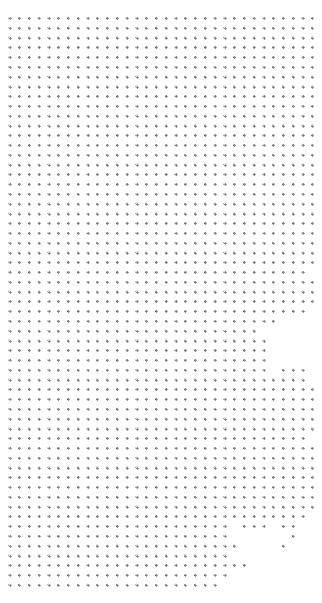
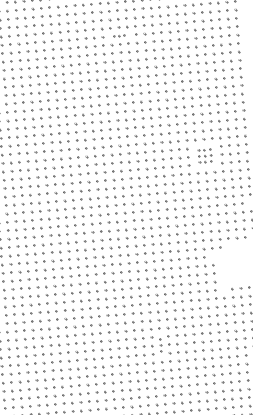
part: (175, 67) -> (119, 36), size x0.6
part: (263, 213) -> (204, 155), size x0.7
part: (195, 428) -> (160, 345), size x0.7

